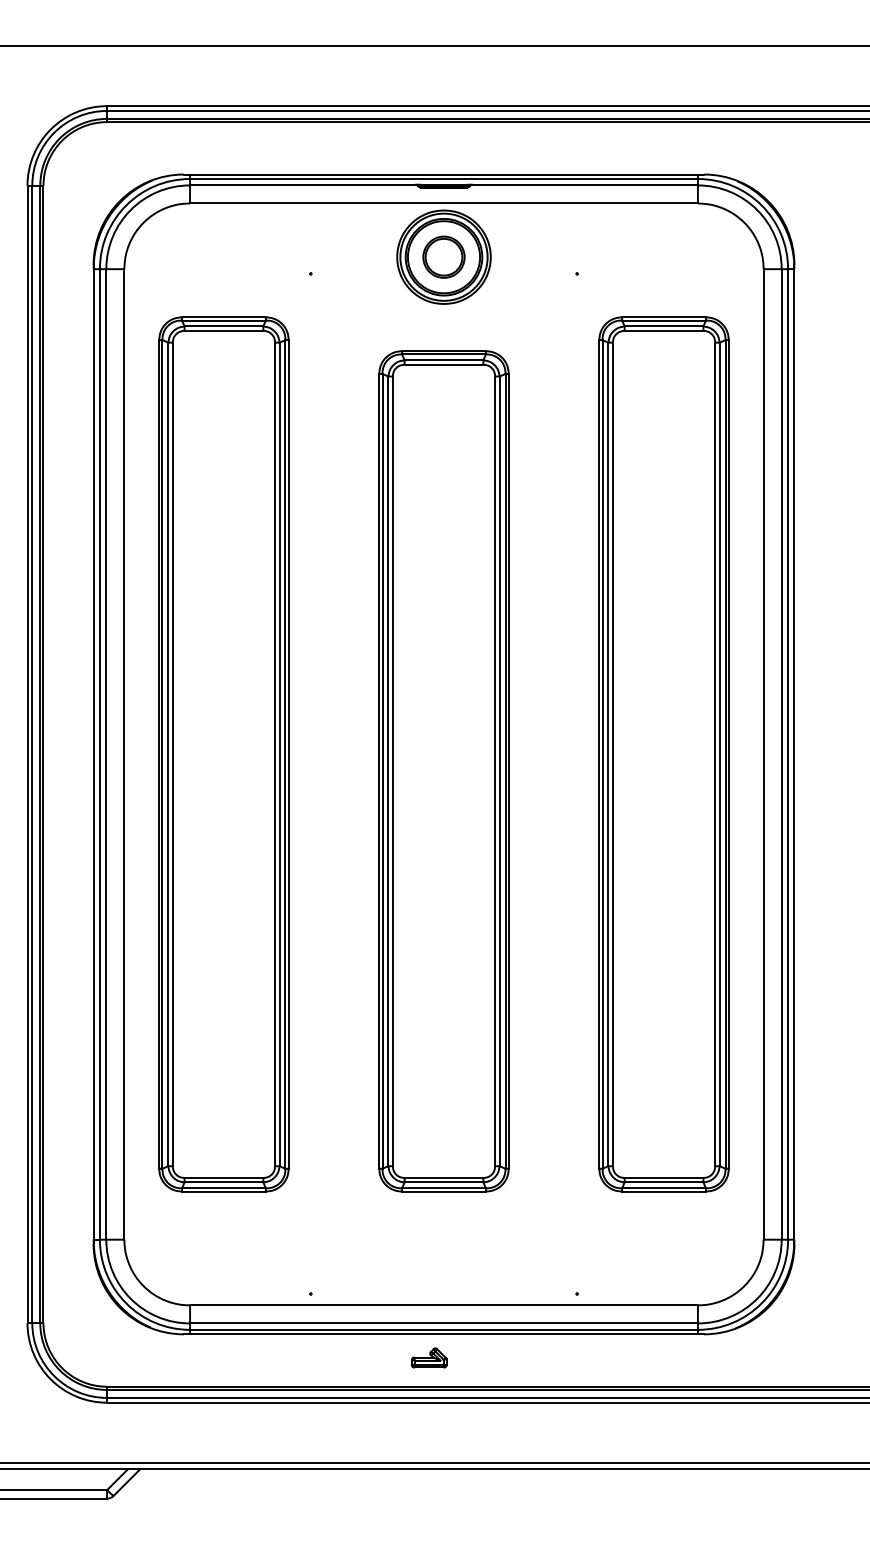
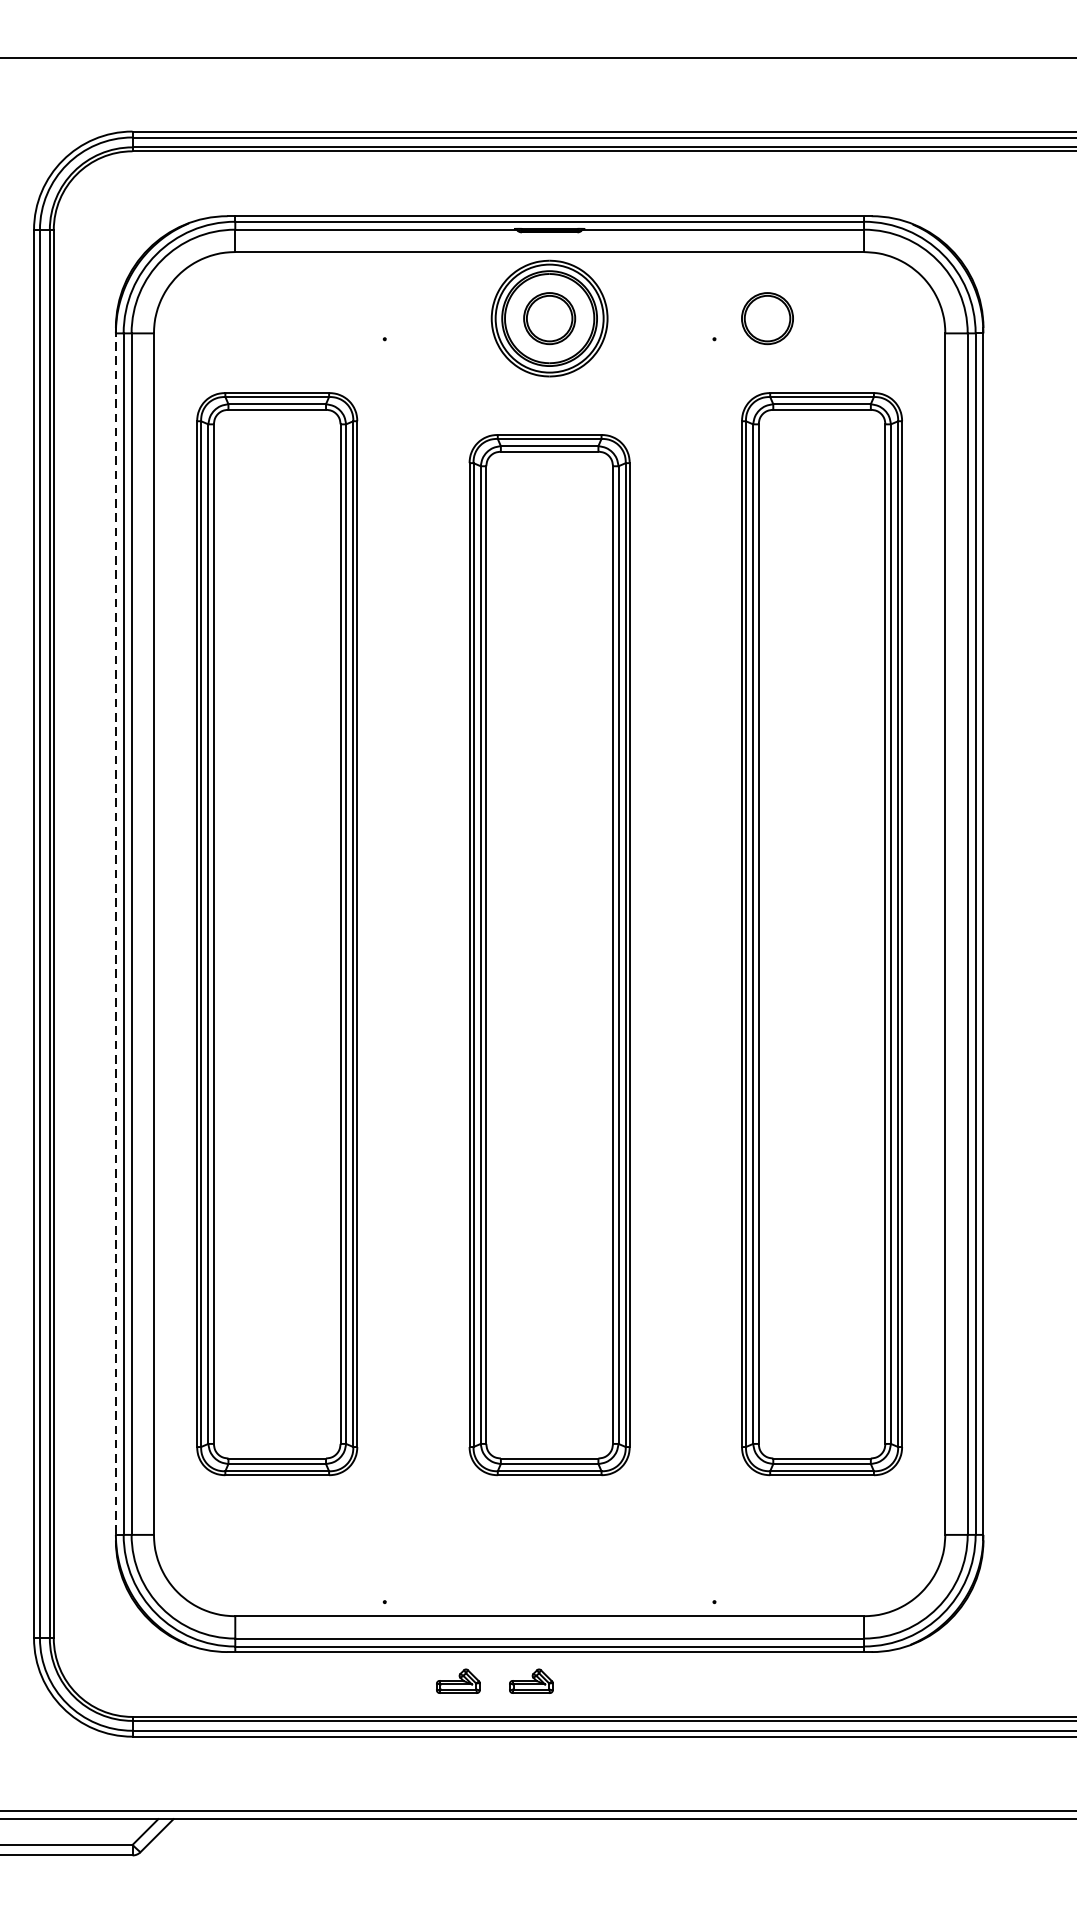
part: (619, 256) -> (766, 317), added
line: (93, 754) -> (115, 934), solid -> dashed
part: (370, 1357) -> (458, 1680), added

